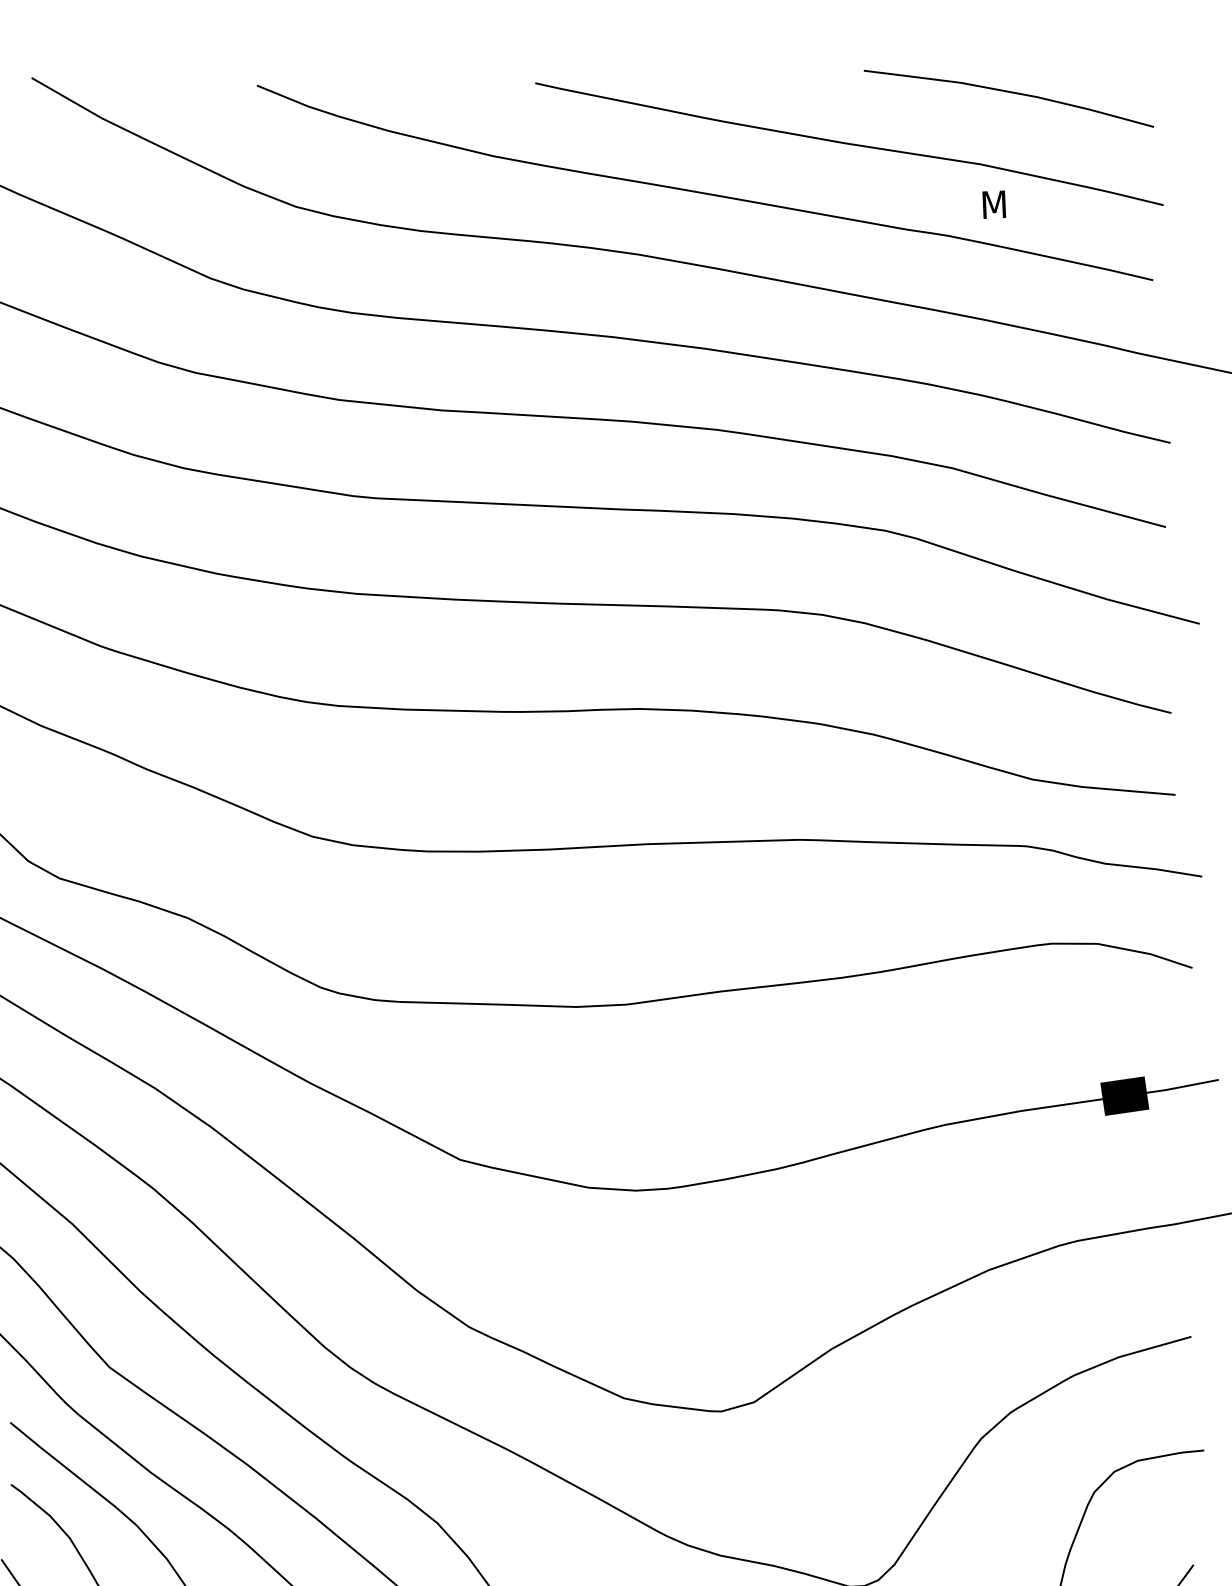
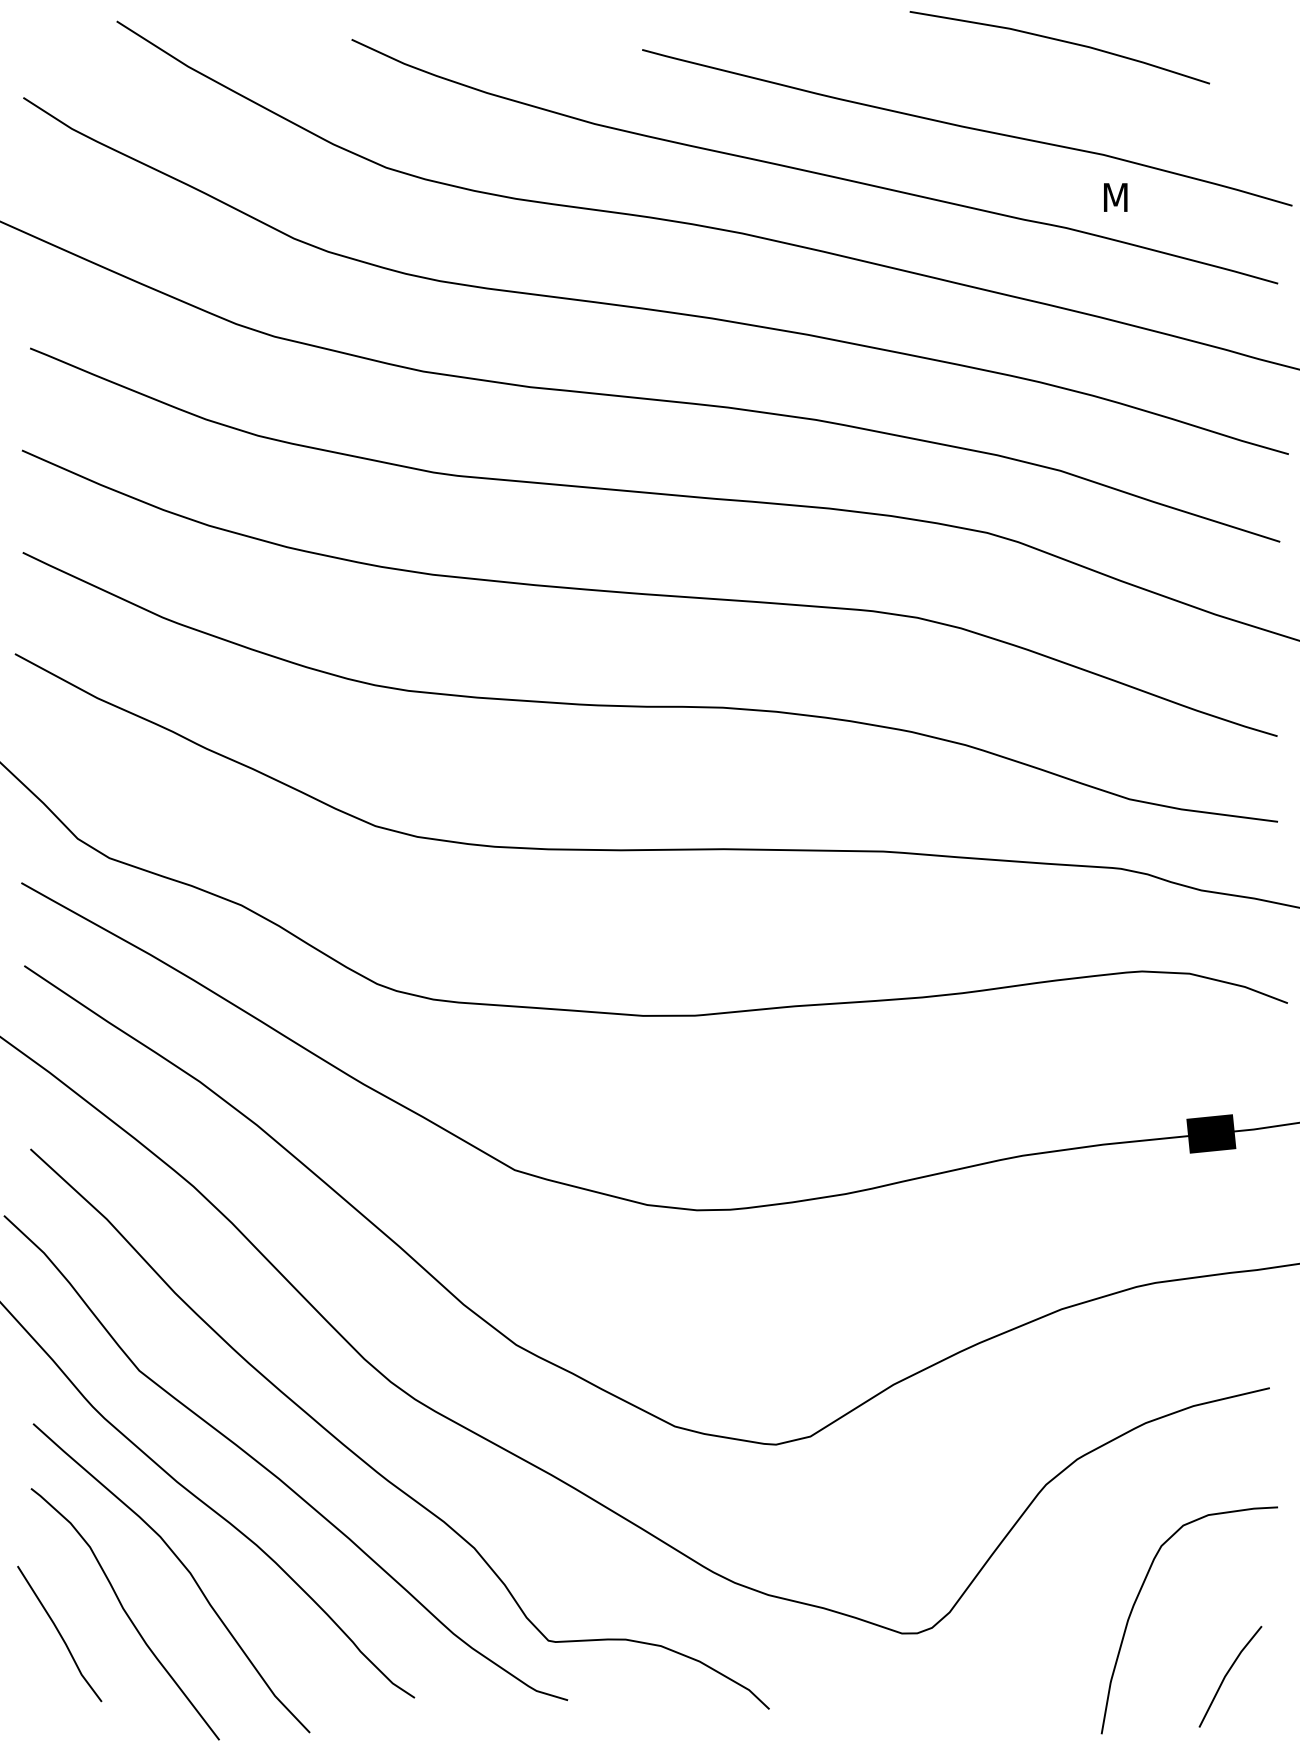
curve: (1008, 92) -> (1059, 41), moved

